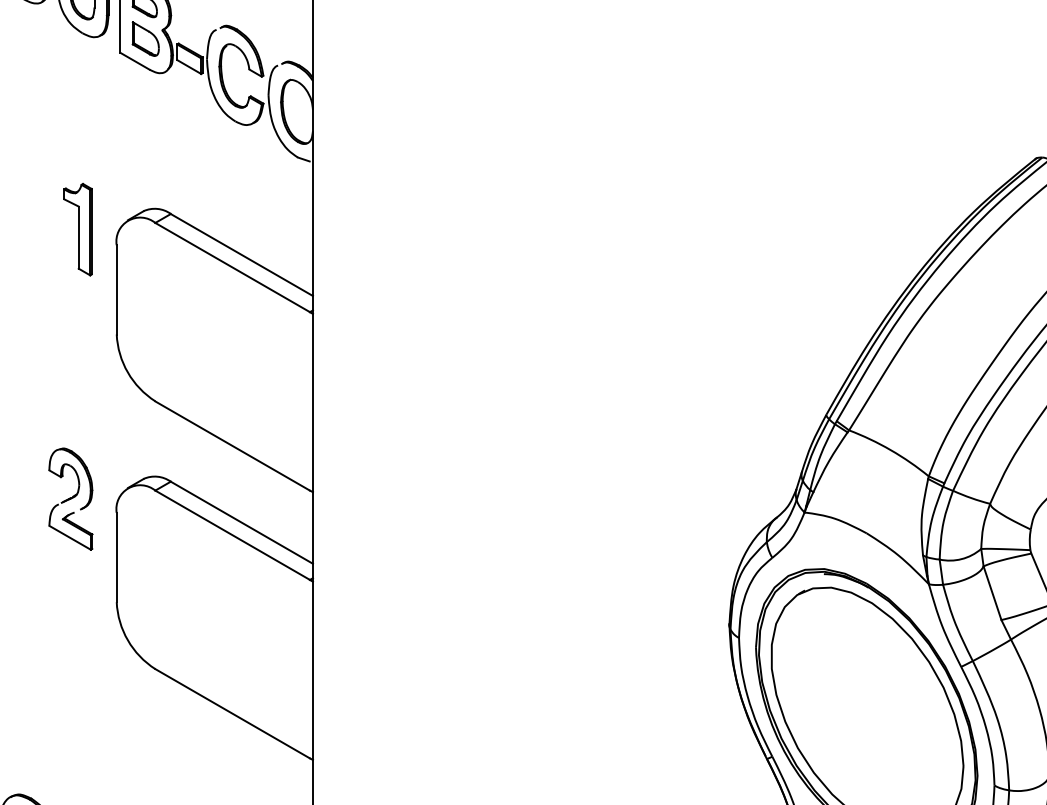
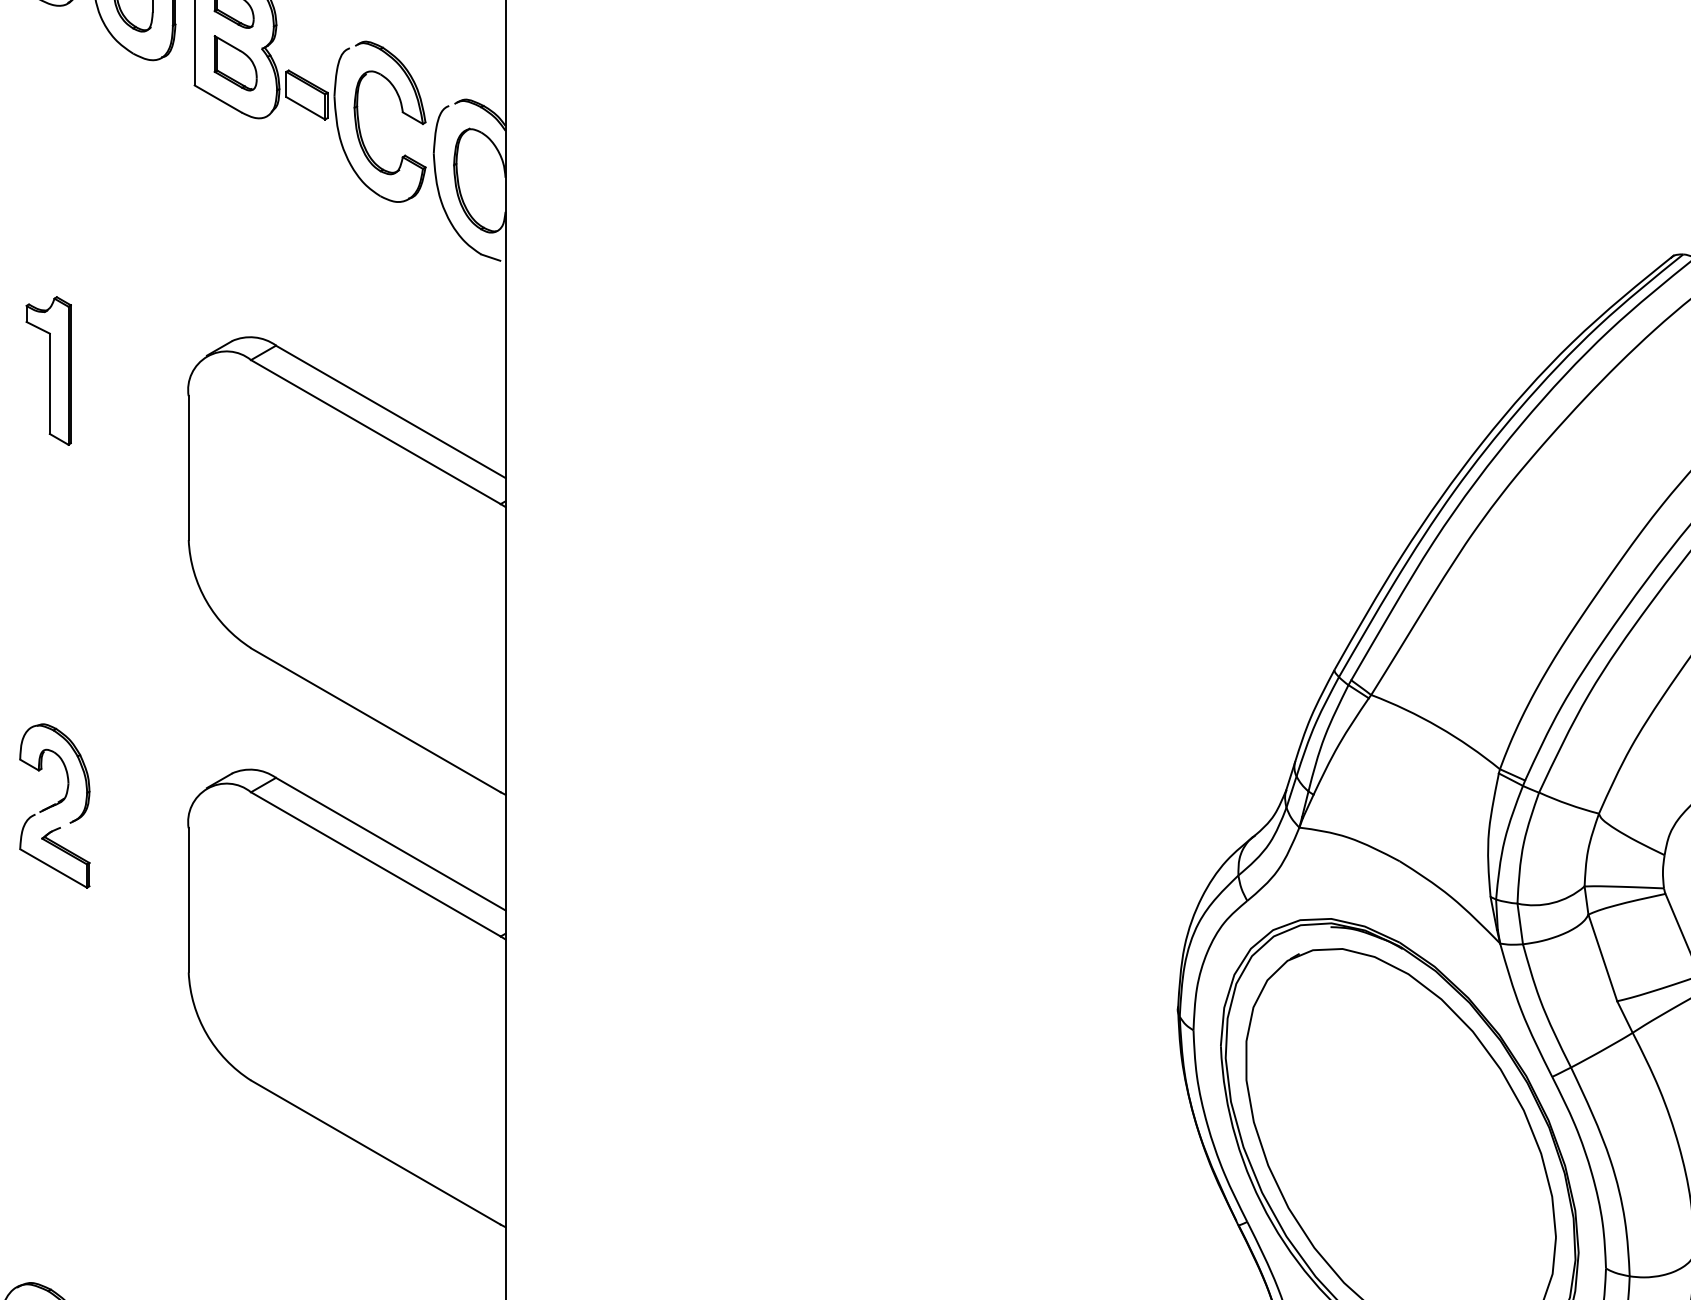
part: (77, 229) -> (47, 370), moved
part: (70, 498) -> (54, 805), moved

